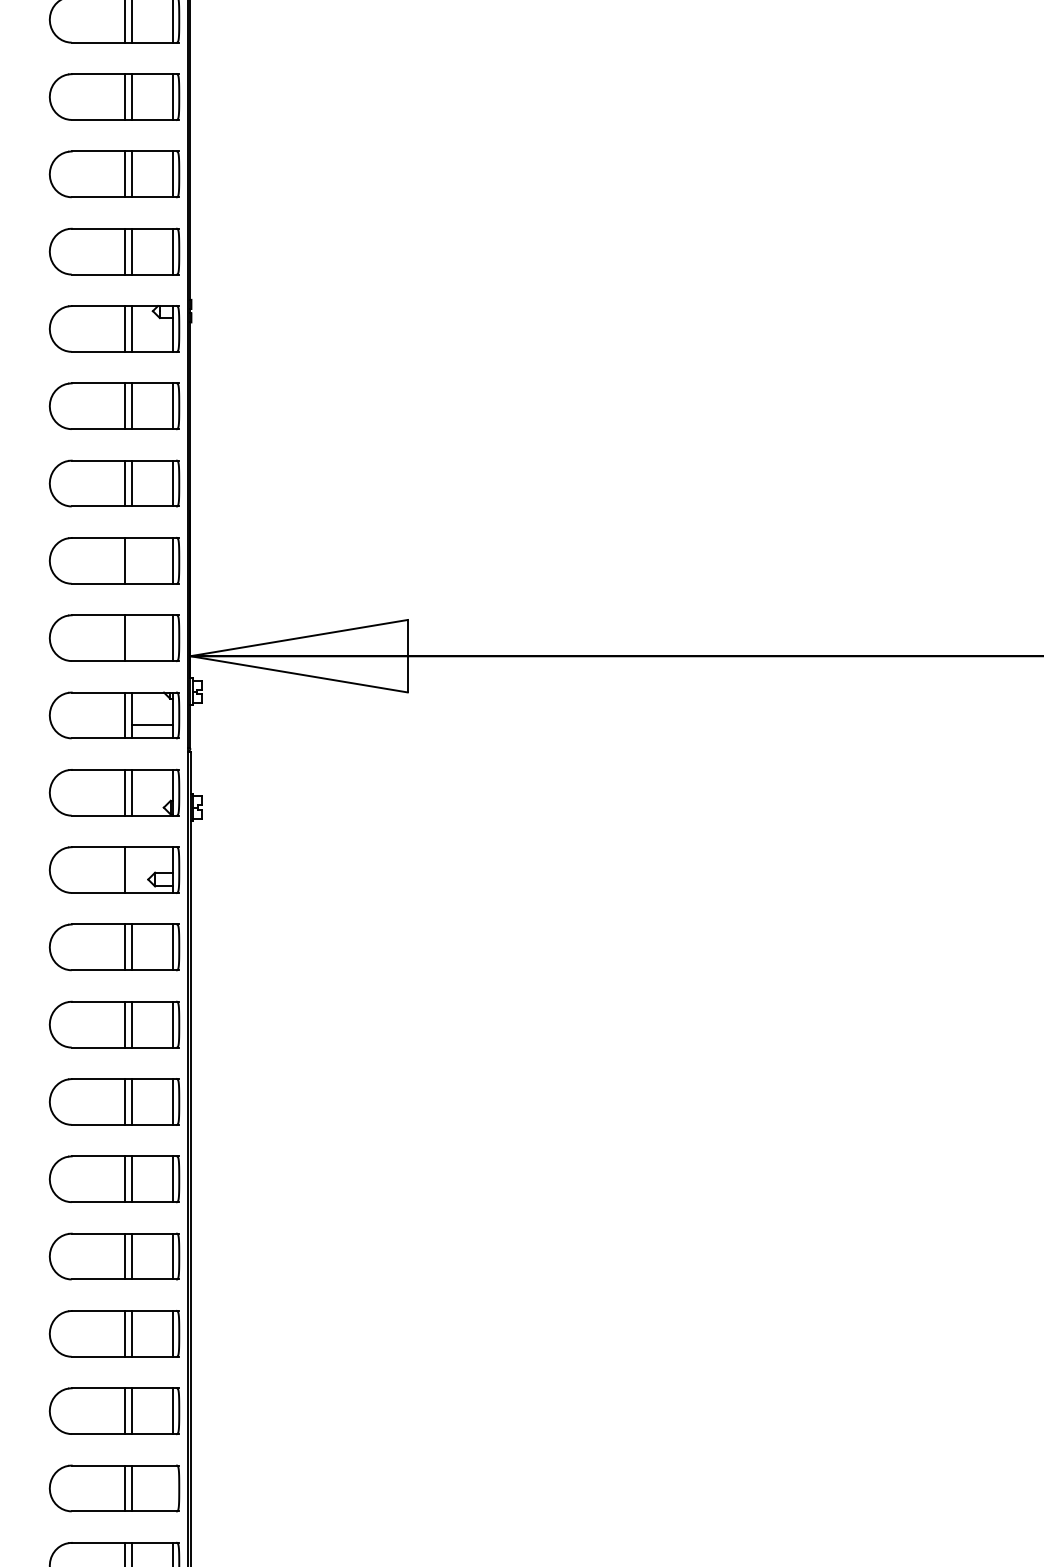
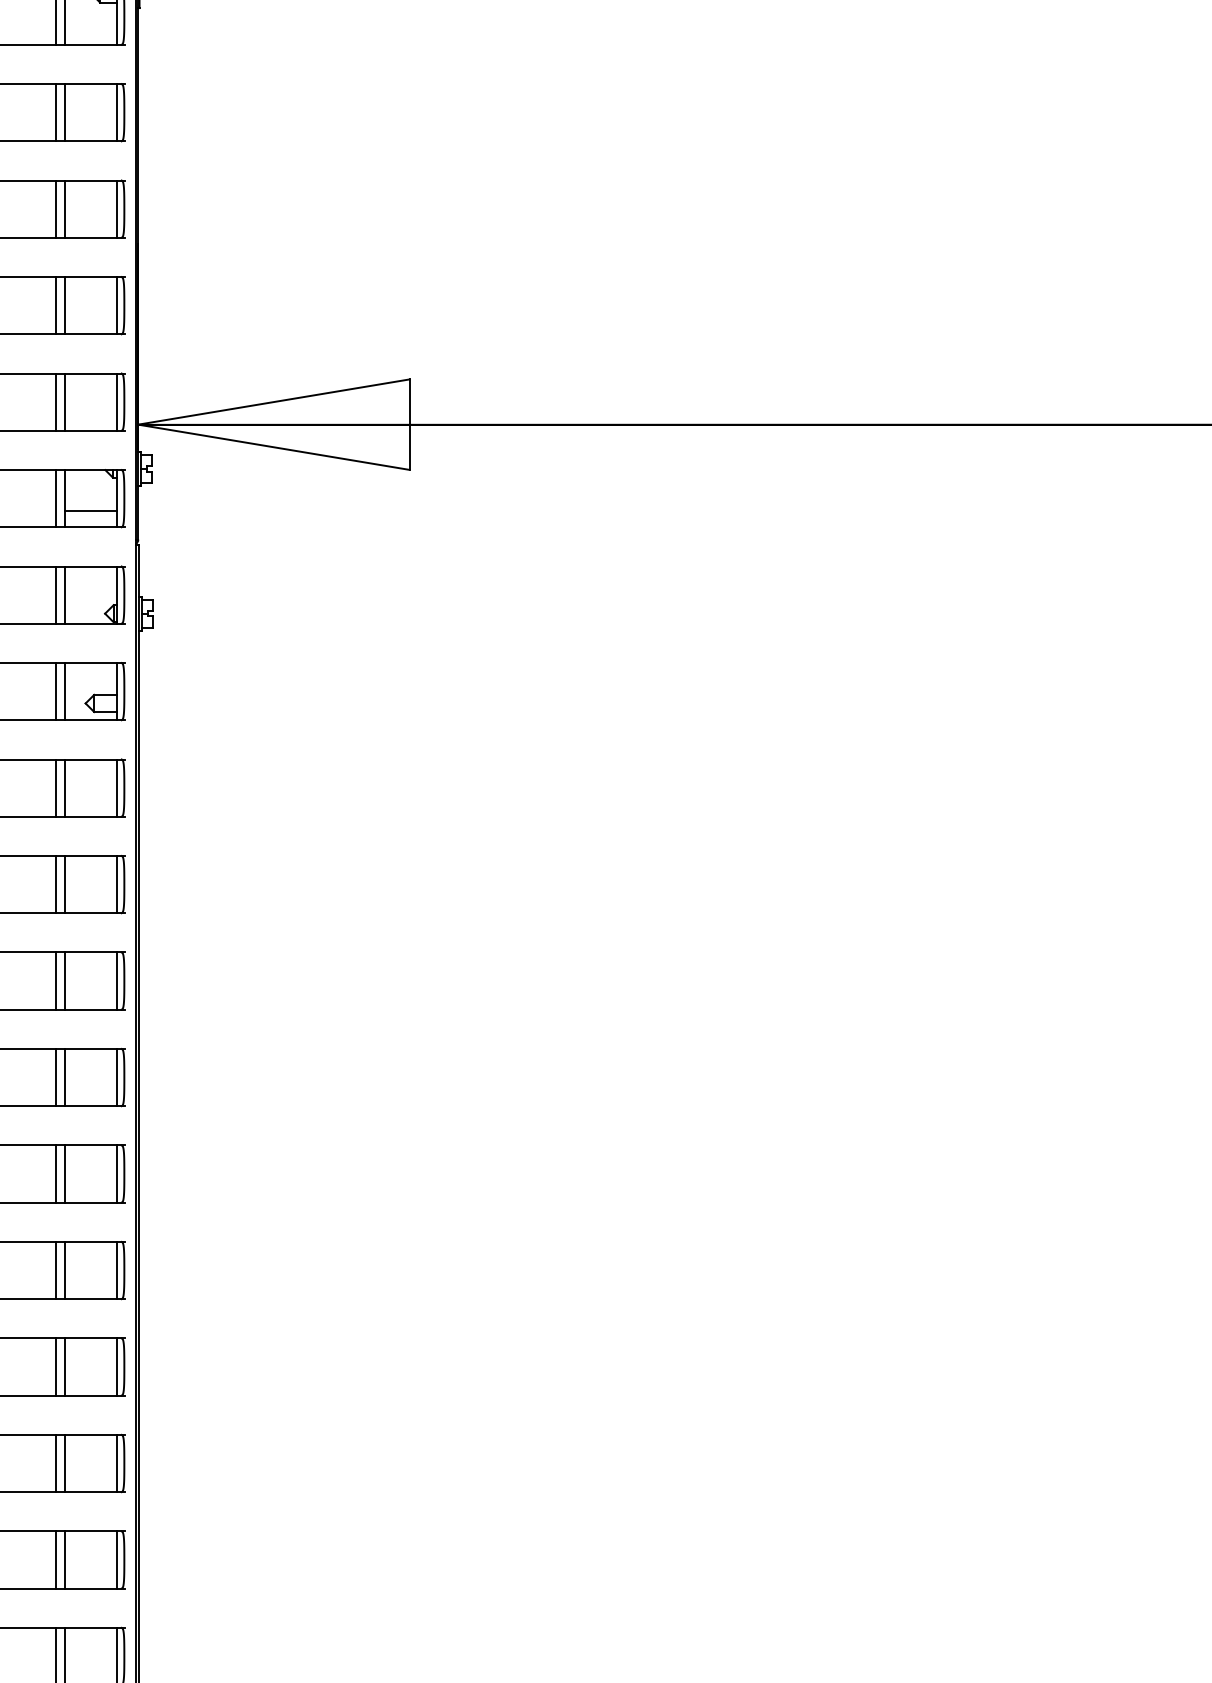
line: (131, 560) -> (64, 305), added
line: (131, 638) -> (64, 402), added
line: (131, 869) -> (64, 690), added
line: (173, 1488) -> (117, 1463), added

